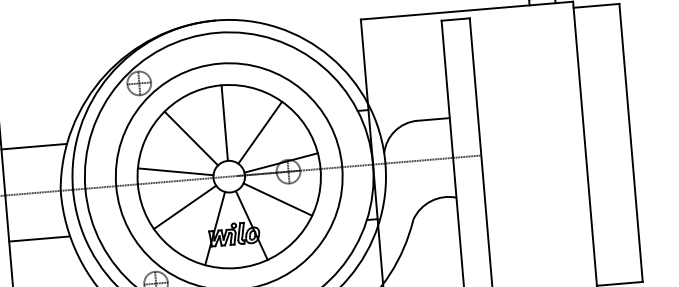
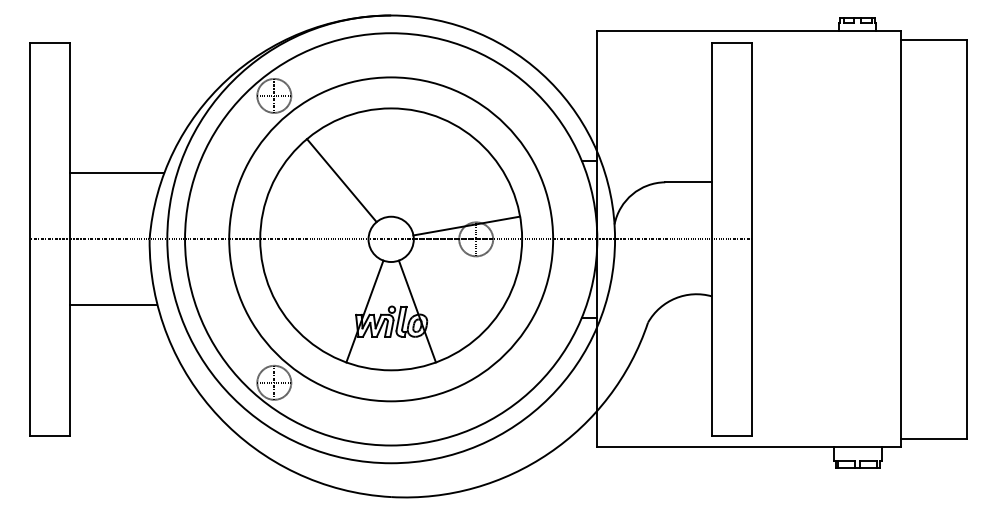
line: (224, 123) -> (391, 162), removed
line: (260, 132) -> (440, 180), removed
line: (175, 171) -> (315, 225), removed
line: (277, 199) -> (457, 277), removed
line: (184, 207) -> (324, 277), removed

